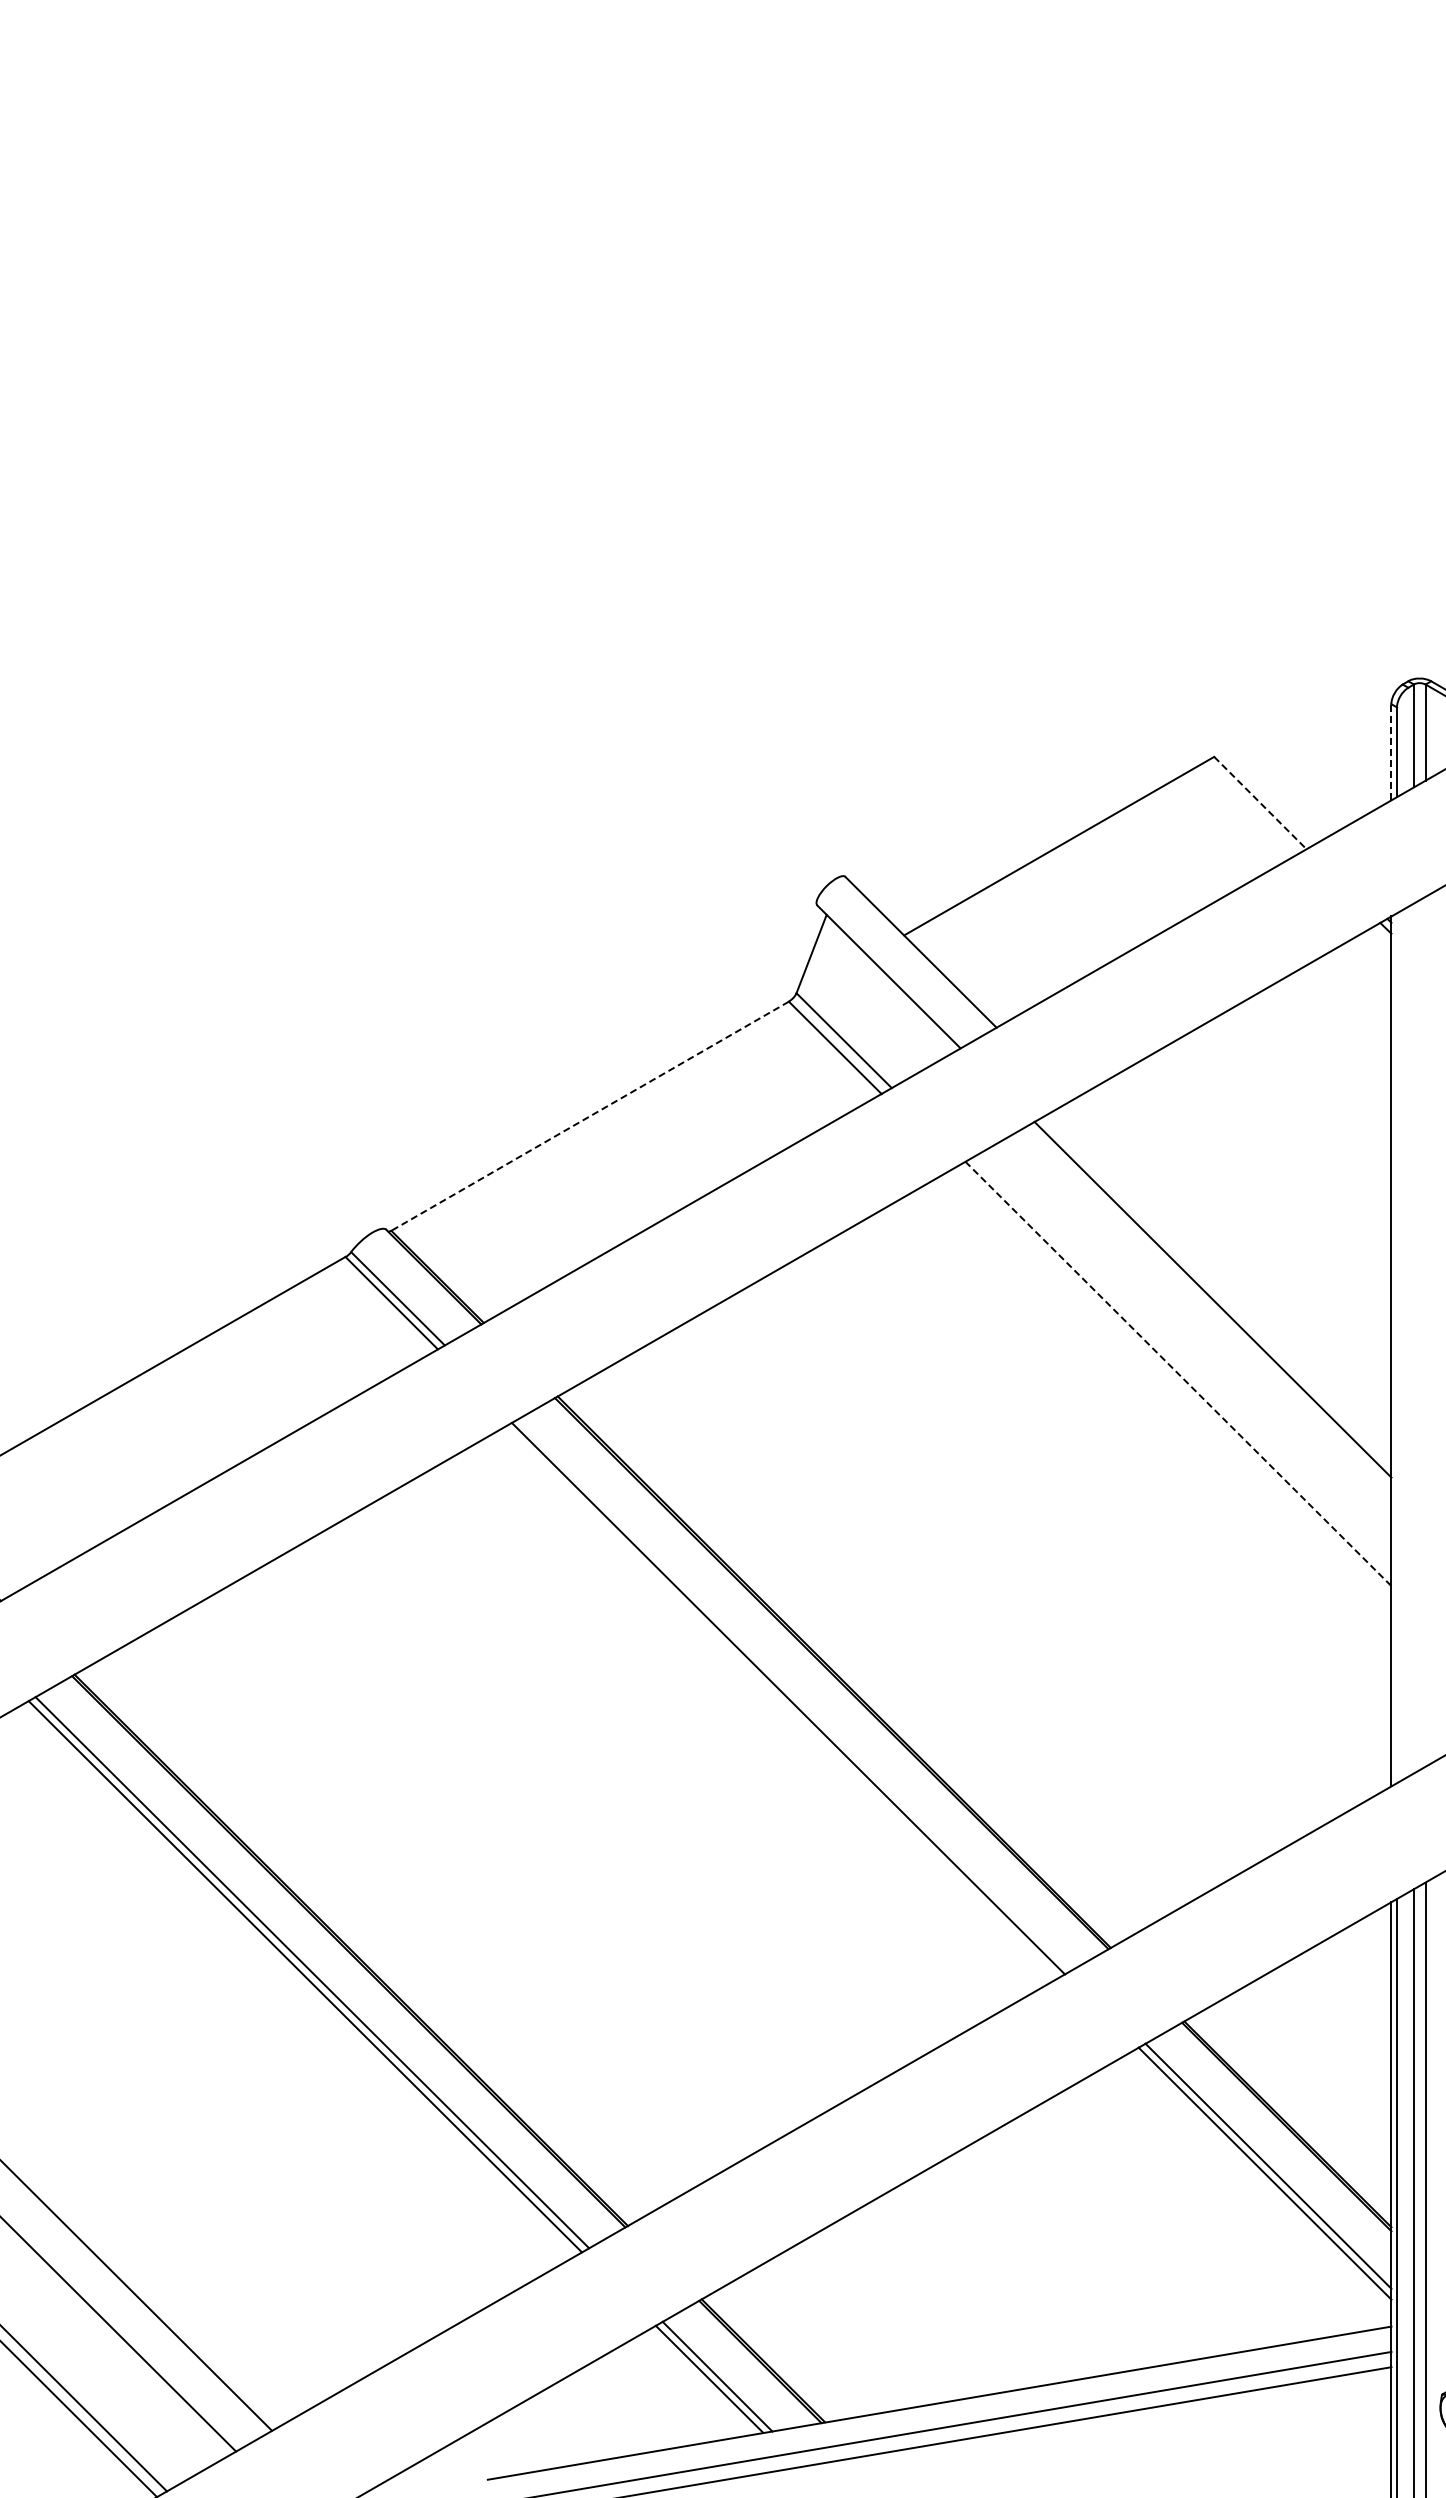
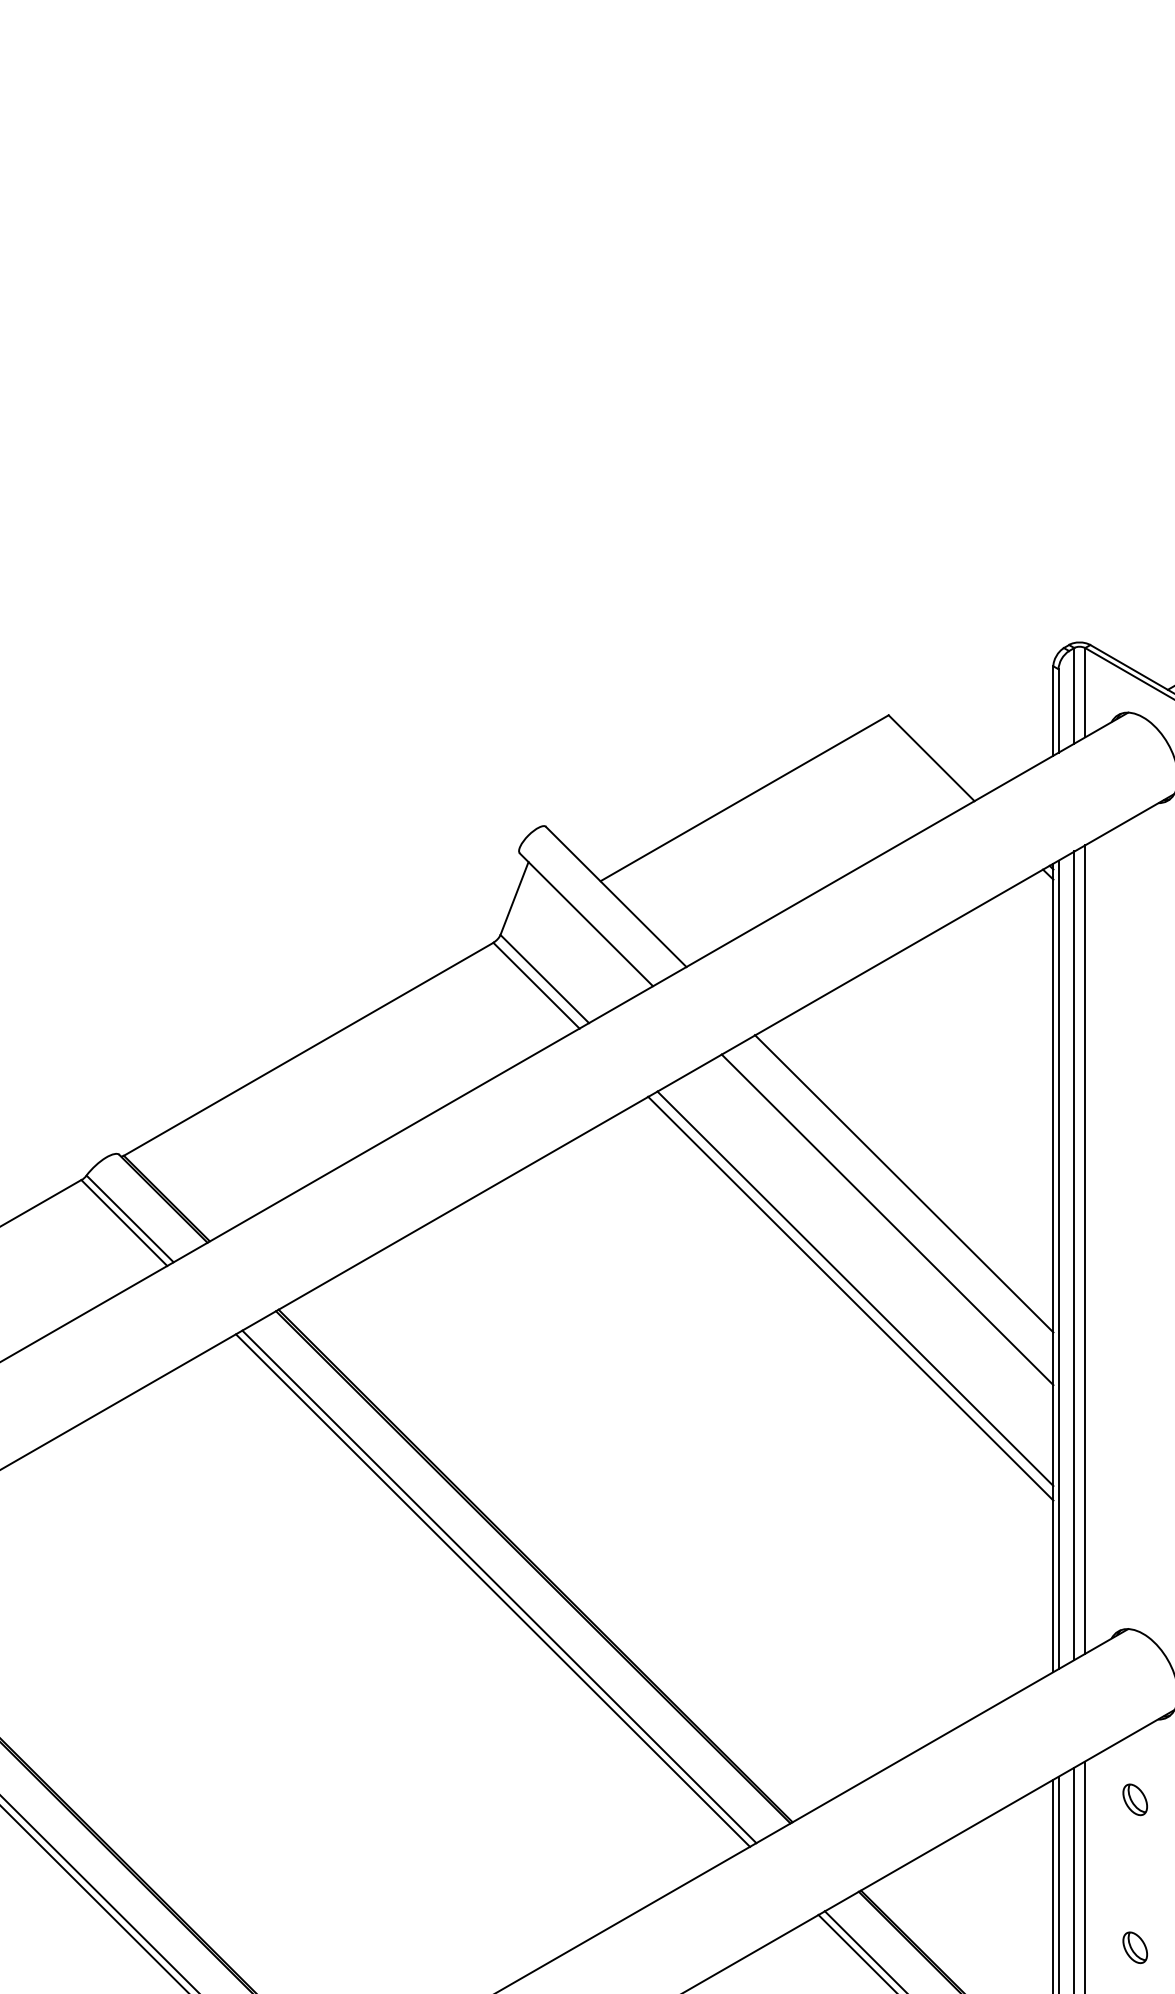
line: (1391, 751) -> (1053, 710), dashed -> solid
line: (1260, 803) -> (931, 758), dashed -> solid
line: (589, 1116) -> (308, 1049), dashed -> solid
line: (1230, 1260) -> (903, 1183), added
line: (1425, 1331) -> (1085, 1249), added
line: (1413, 1338) -> (1073, 1255), added
line: (1397, 1348) -> (1059, 1265), added
line: (1178, 1373) -> (855, 1288), dashed -> solid
line: (1173, 1384) -> (850, 1298), added
line: (794, 1694) -> (498, 1586), added

